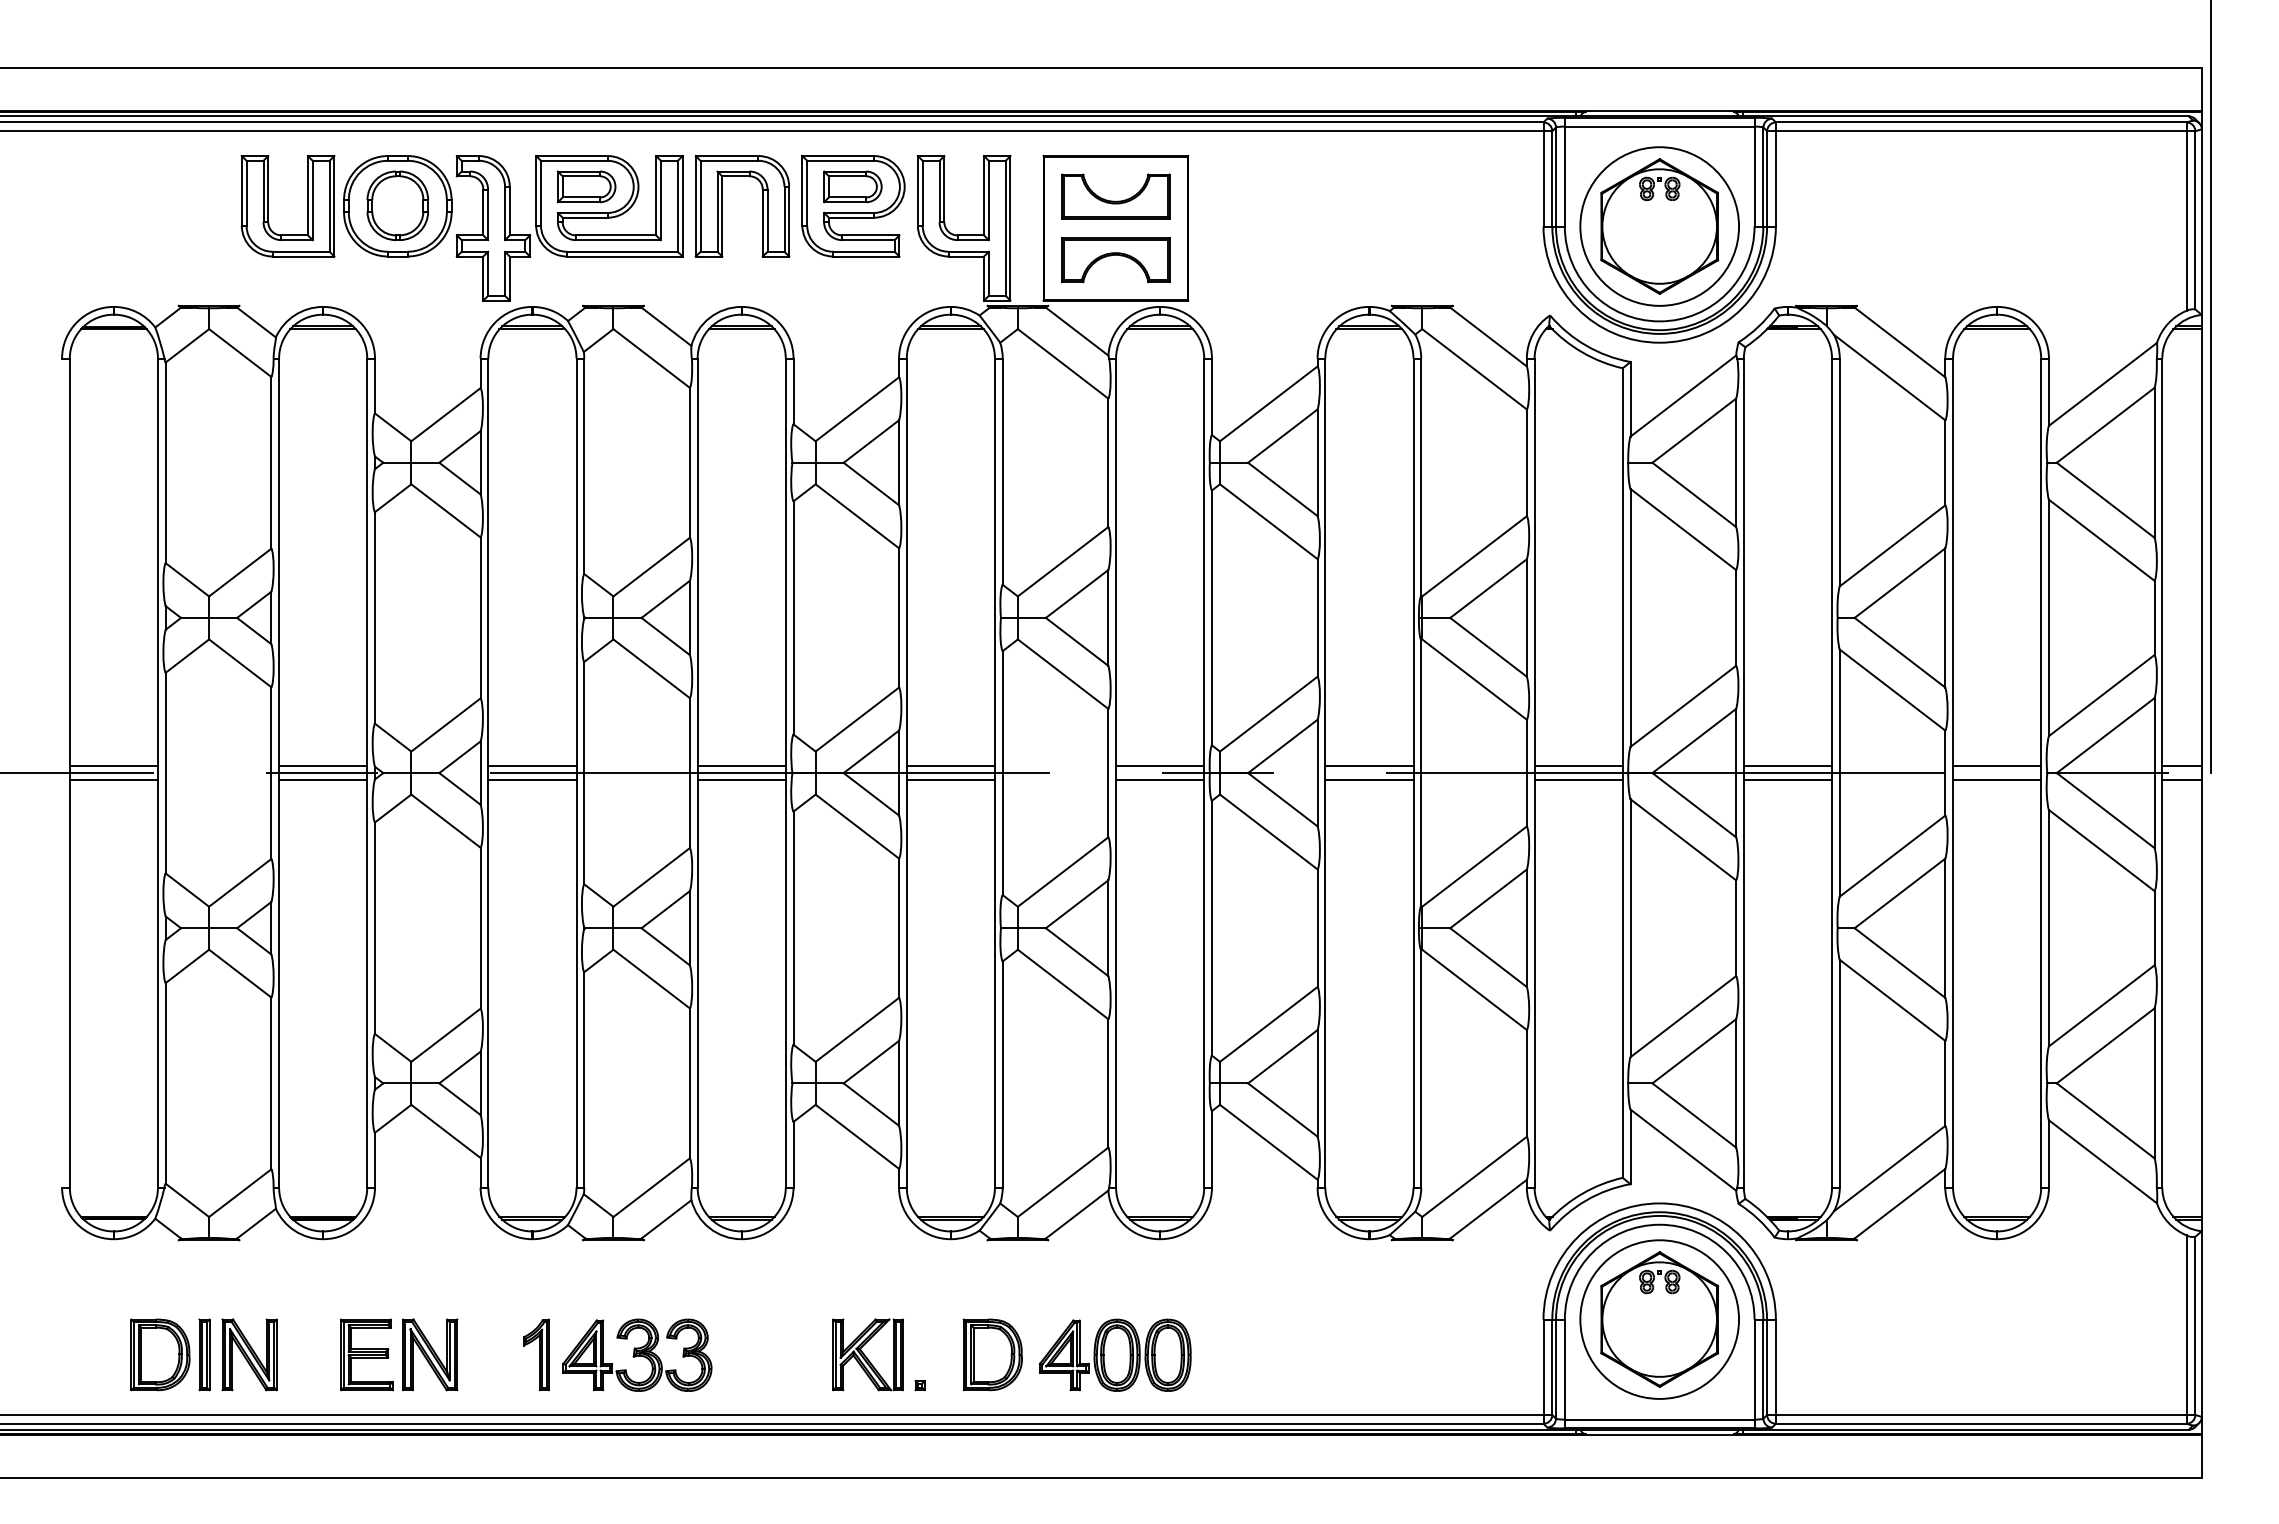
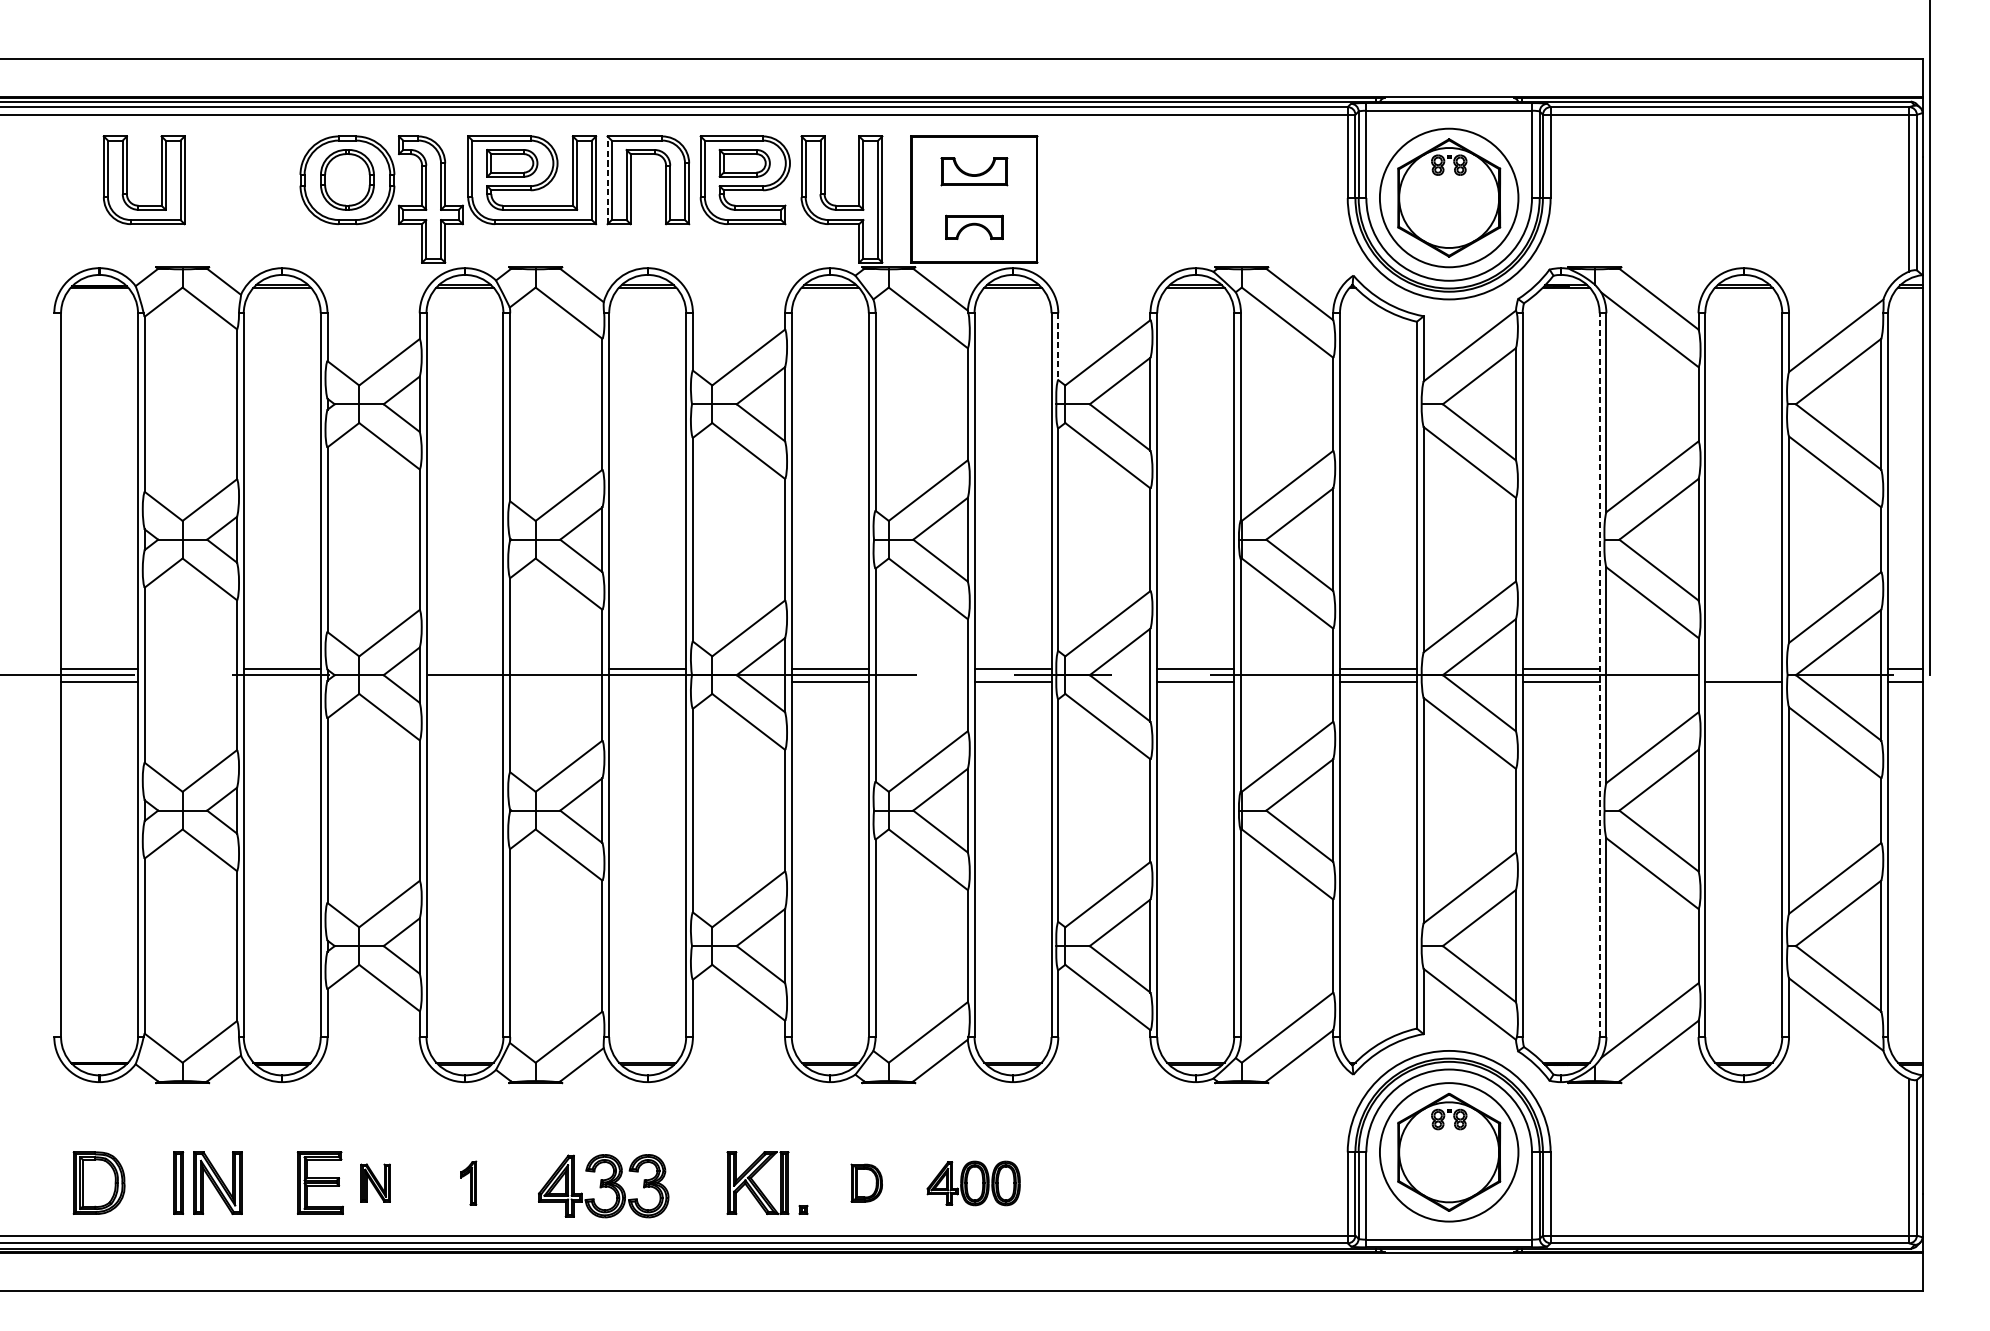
part: (1115, 196) -> (974, 171), size x0.7
line: (695, 205) -> (607, 179), solid -> dashed
part: (268, 206) -> (127, 180), moved
part: (1115, 260) -> (974, 227), size x0.6
line: (1211, 397) -> (1057, 347), solid -> dashed
line: (532, 765) -> (465, 668), removed
line: (1997, 765) -> (1744, 668), removed
line: (1832, 772) -> (1600, 674), solid -> dashed
line: (323, 780) -> (282, 681), removed
line: (532, 780) -> (465, 681), removed
line: (741, 780) -> (647, 681), removed
part: (160, 1354) -> (99, 1182), moved
part: (429, 1354) -> (375, 1182), size x0.6
part: (536, 1354) -> (468, 1182), size x0.7
part: (637, 1354) -> (603, 1185), moved
part: (992, 1354) -> (866, 1182), size x0.6
part: (1114, 1354) -> (973, 1182), size x0.7

